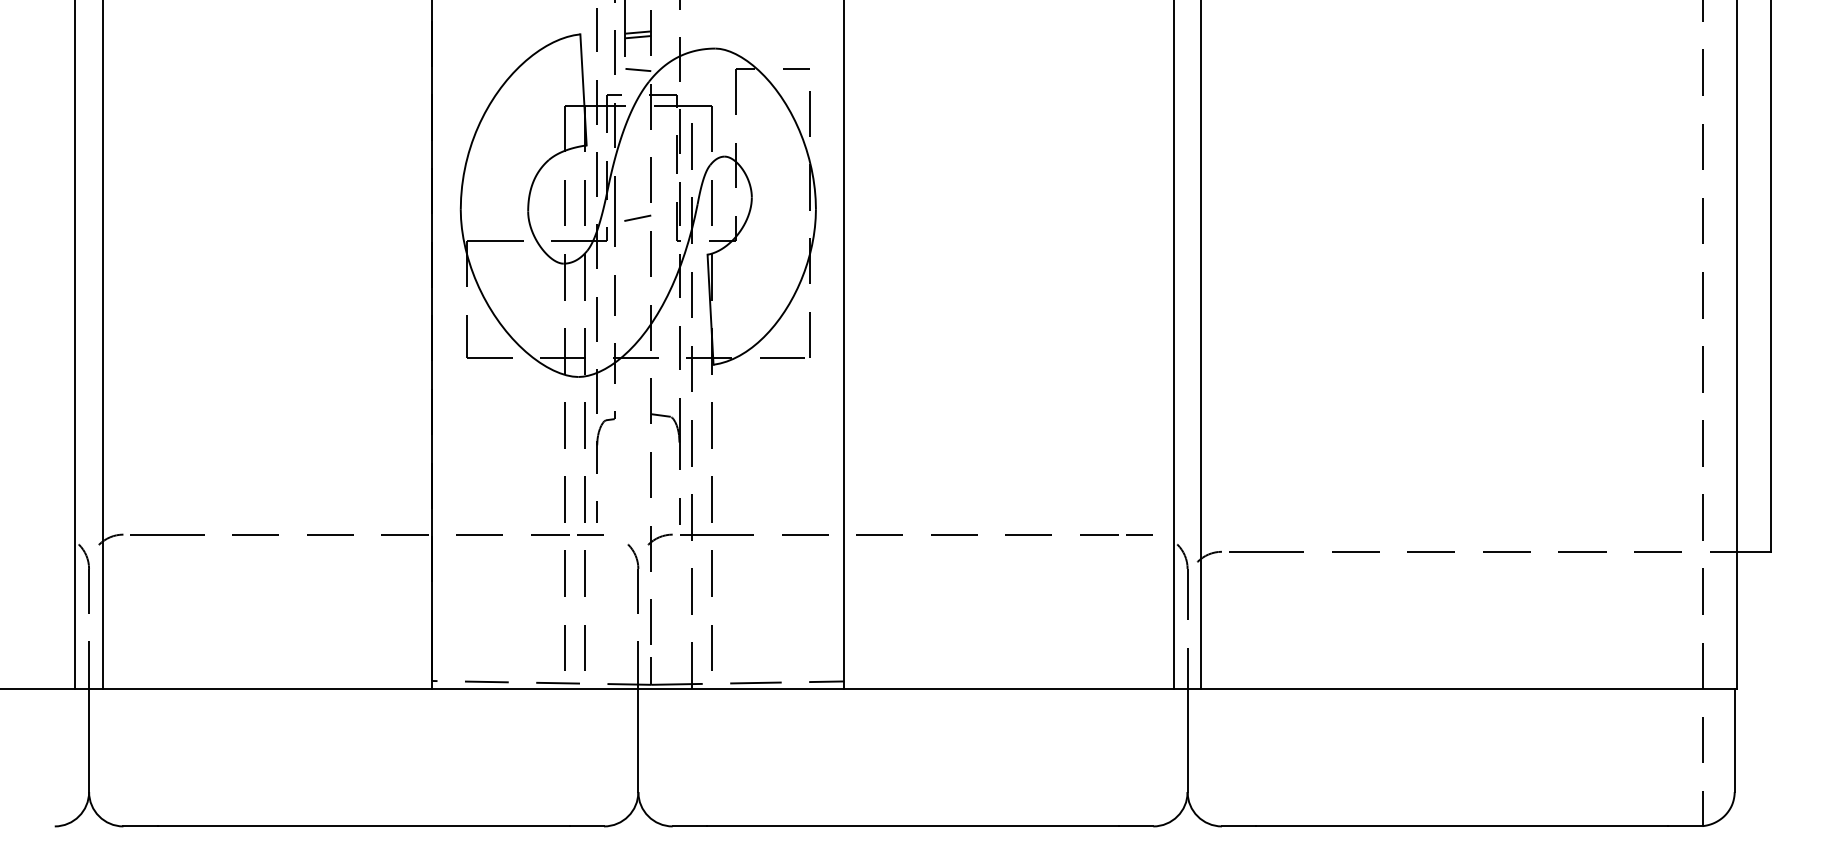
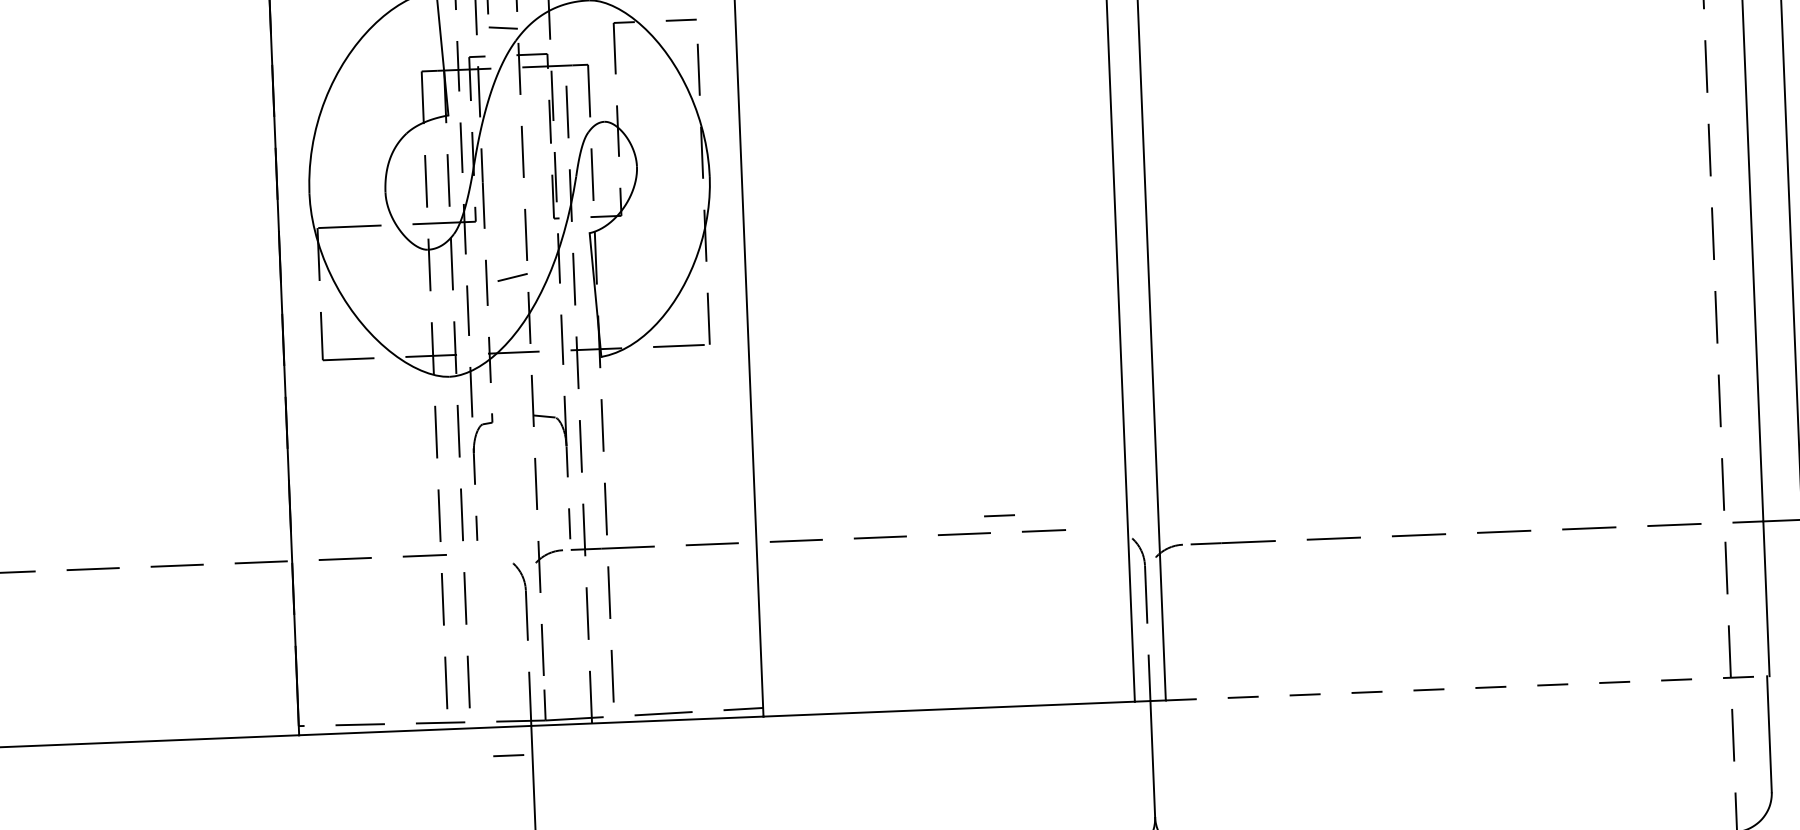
line: (637, 217) -> (512, 276), moved
line: (590, 534) -> (508, 755), moved
line: (1139, 534) -> (999, 515), moved
line: (1469, 689) -> (1468, 688), solid -> dashed

